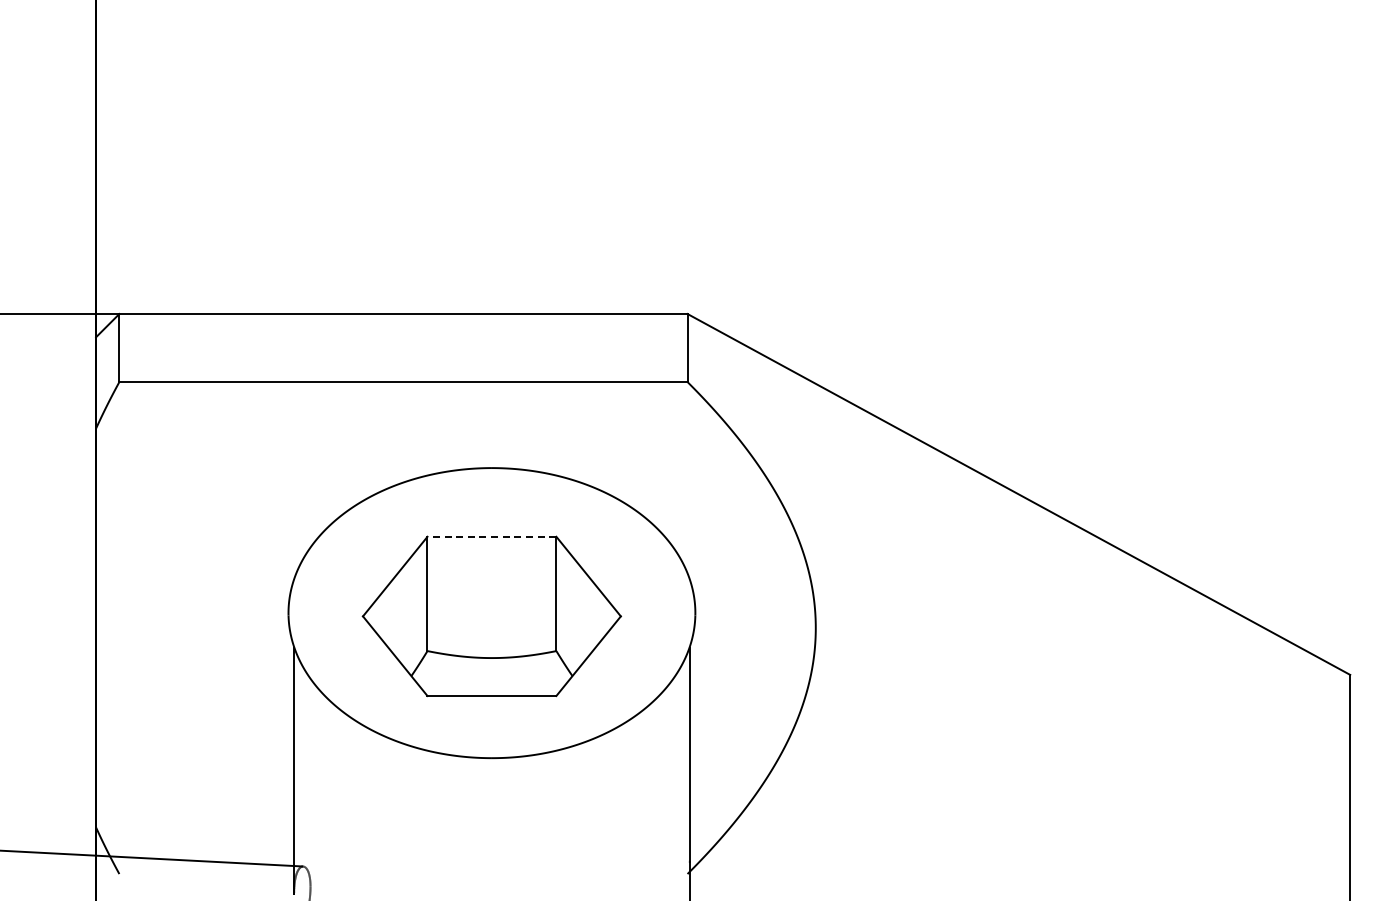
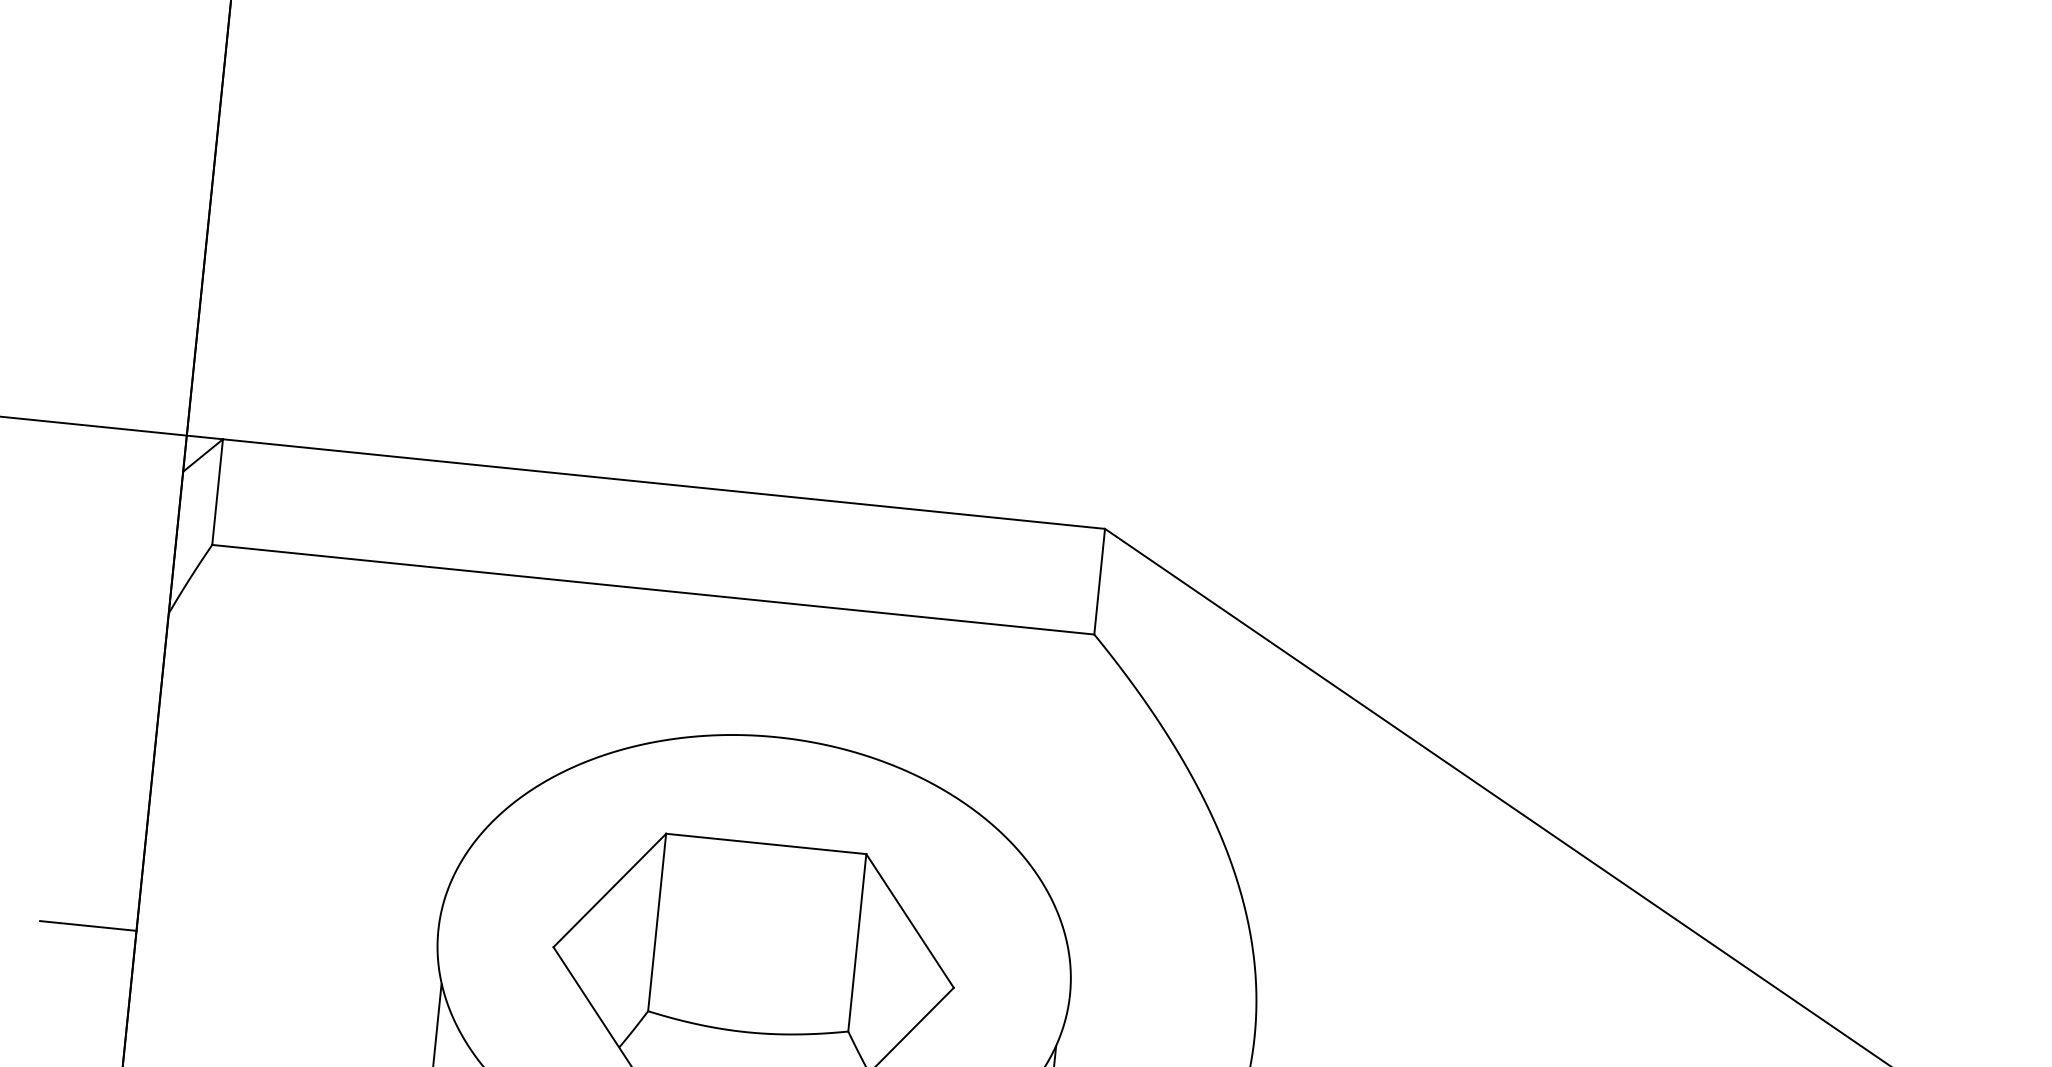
line: (491, 536) -> (765, 843), dashed -> solid
line: (64, 632) -> (87, 925), added

